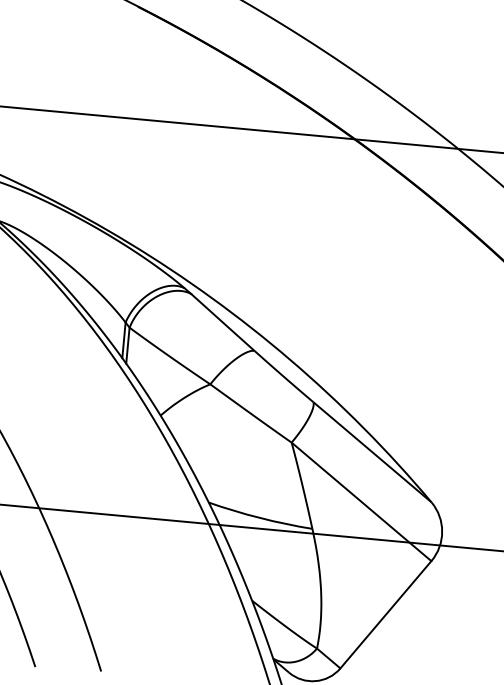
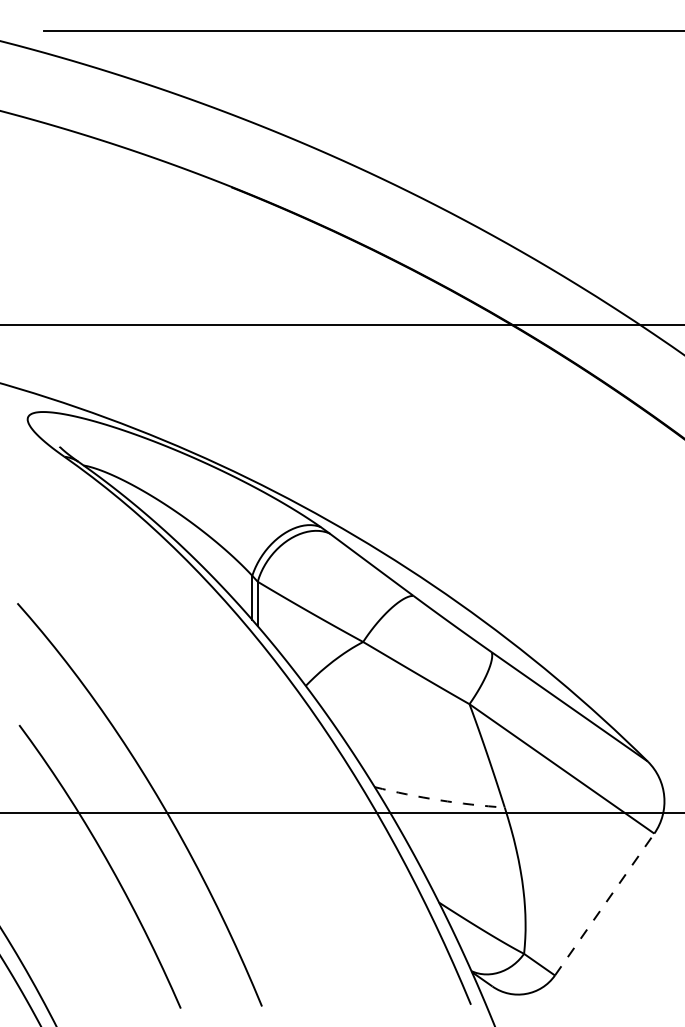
arc: (260, 518) -> (439, 800), solid -> dashed
line: (385, 614) -> (604, 904), solid -> dashed

